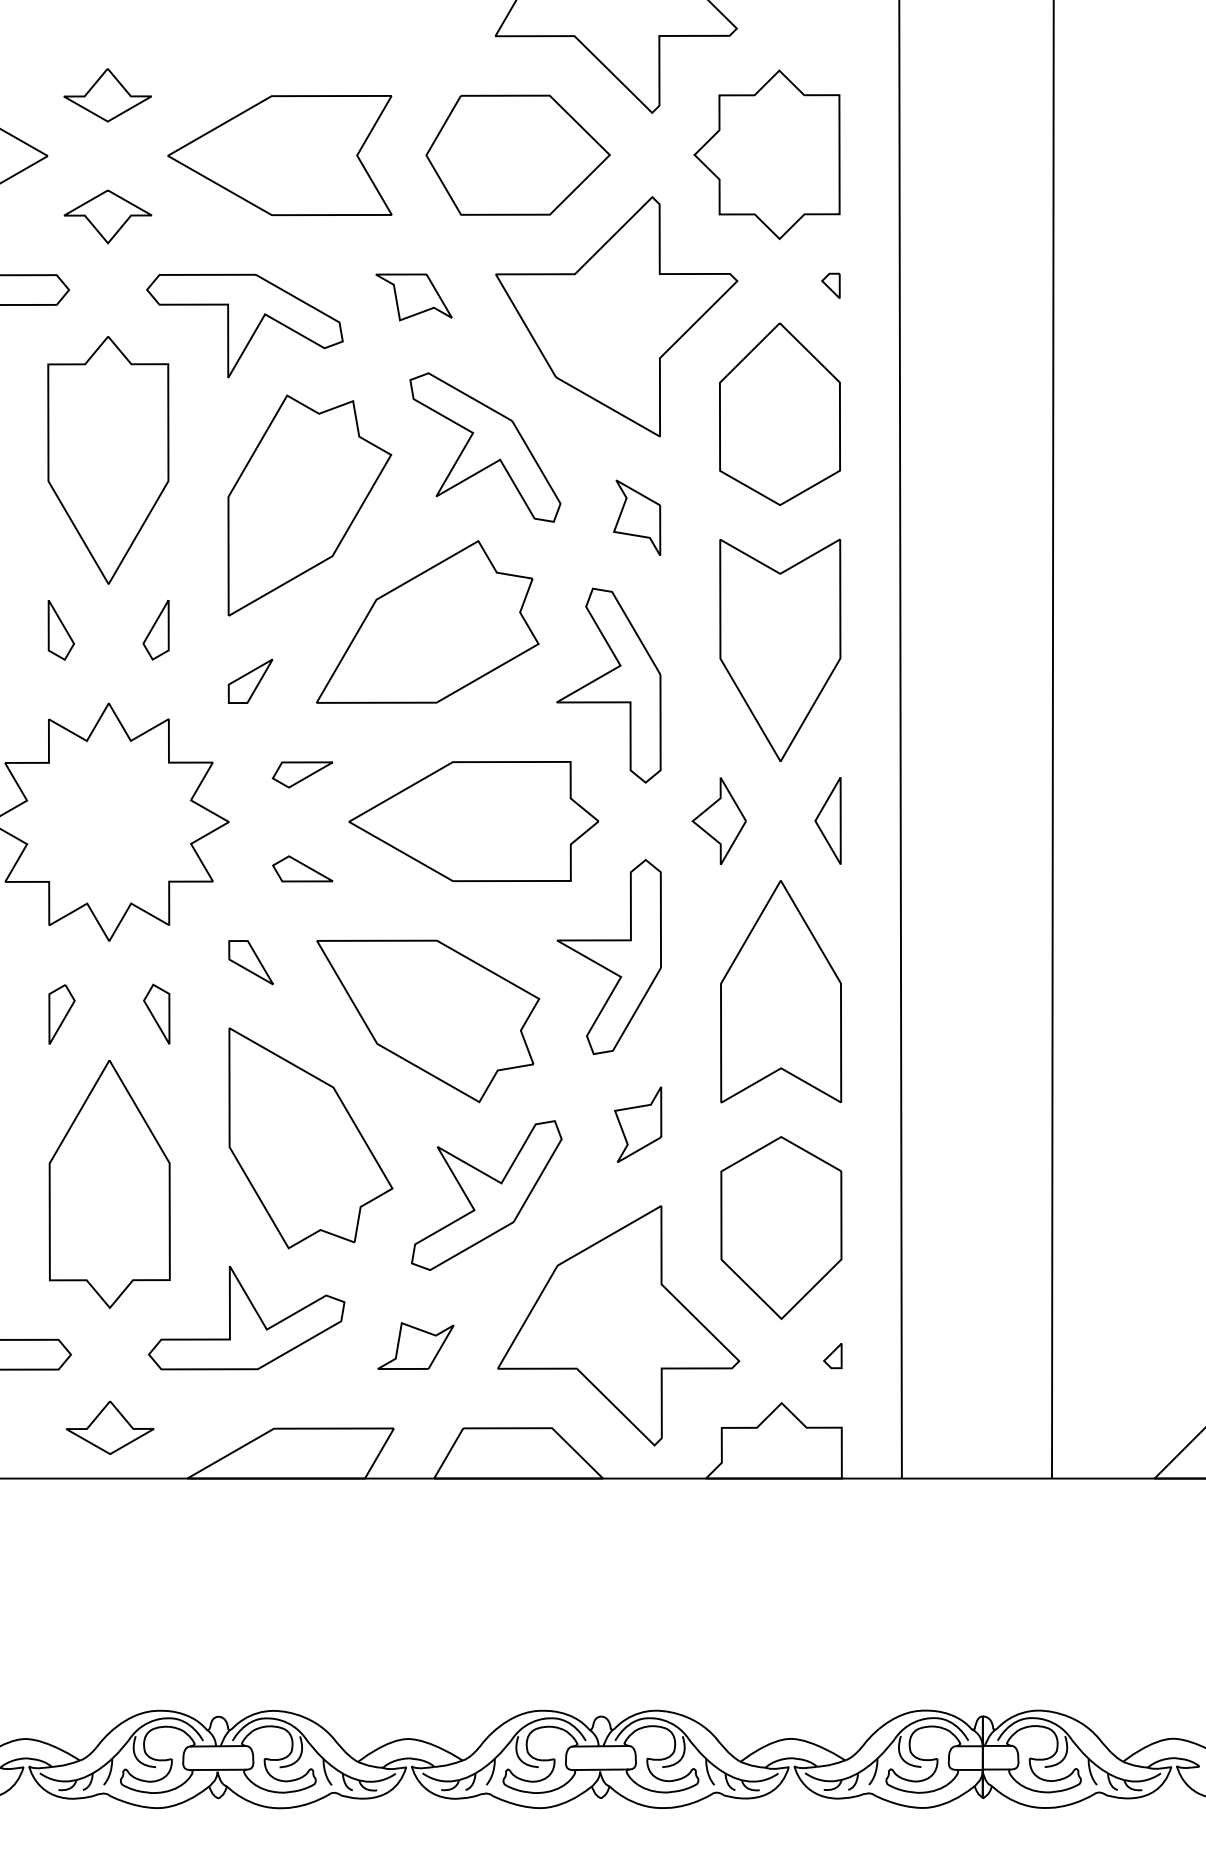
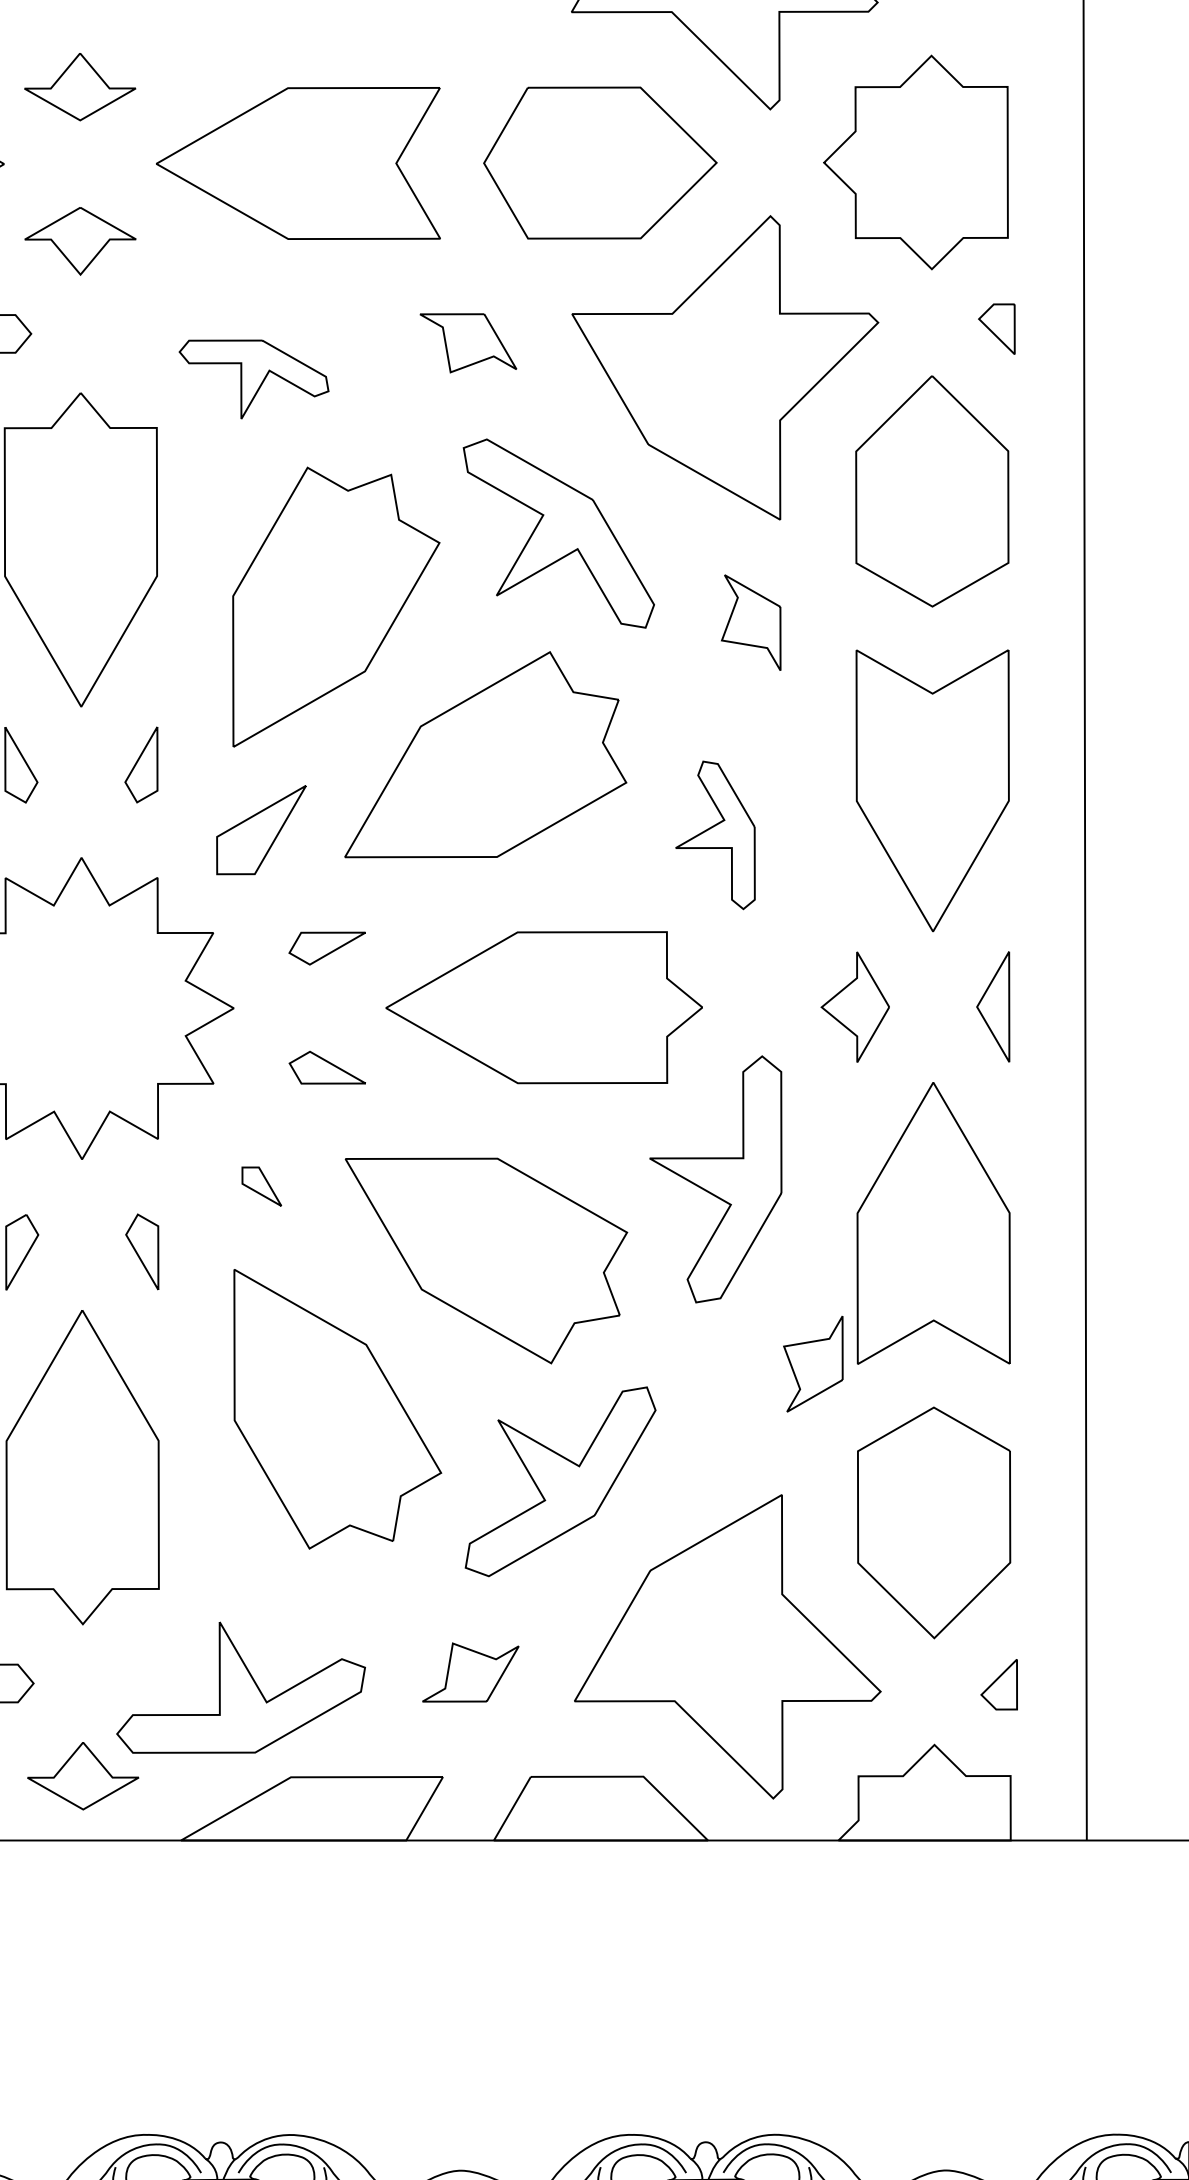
part: (830, 285) -> (996, 328), size x1.6
part: (244, 325) -> (253, 378), size x0.6
part: (250, 680) -> (261, 828), size x1.6
part: (608, 685) -> (714, 835), size x0.6
part: (250, 962) -> (261, 1186), size x0.7
part: (638, 1124) -> (813, 1363), moved
part: (246, 1318) -> (240, 1688), moved
part: (832, 1356) -> (998, 1685), size x1.6

